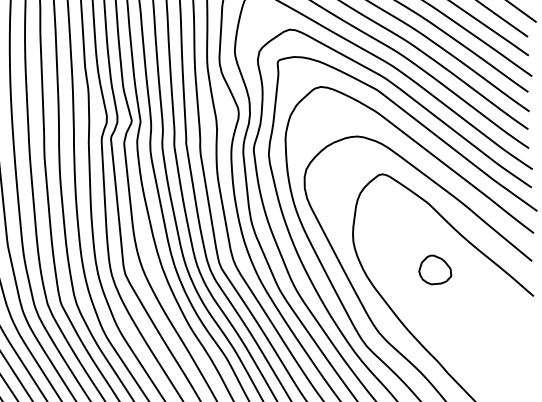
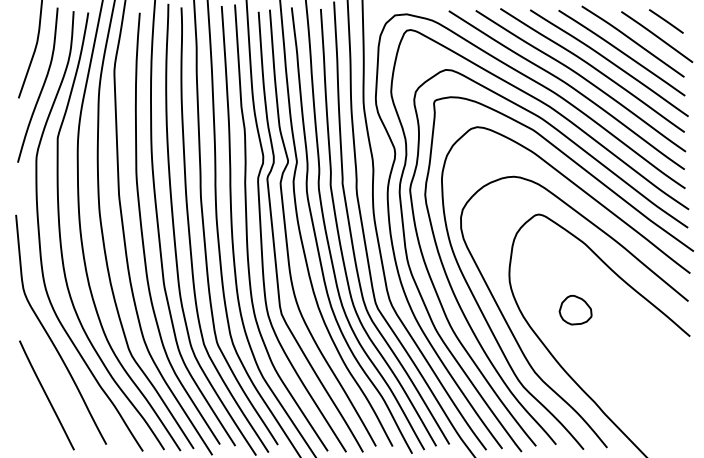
part: (435, 270) -> (575, 310), moved

